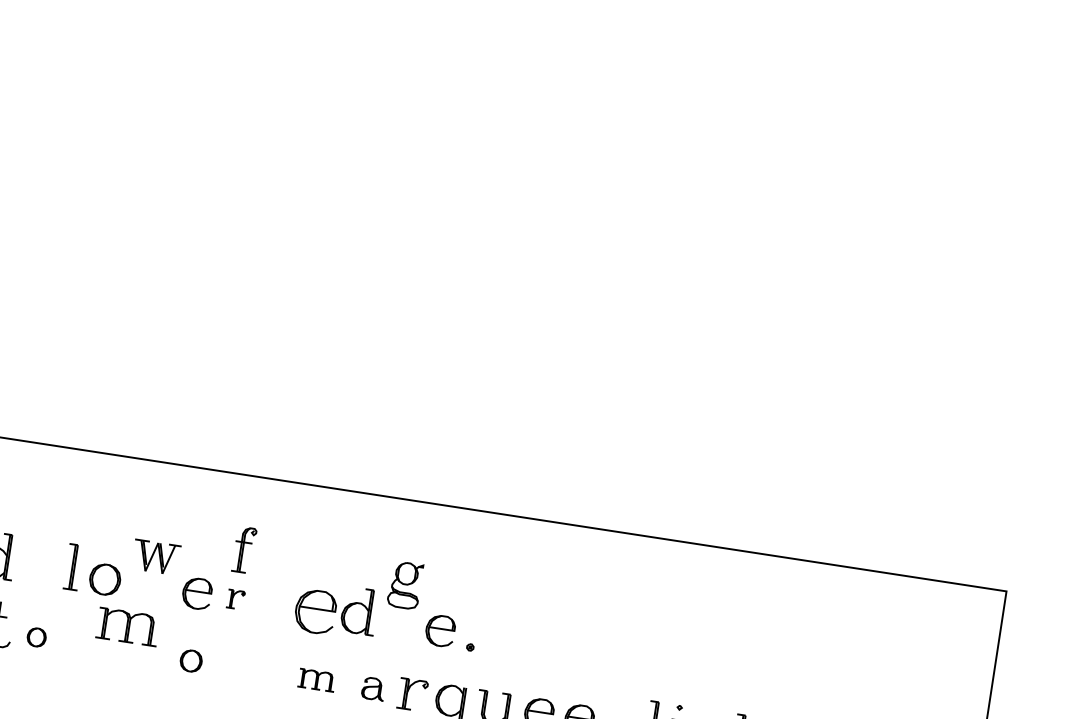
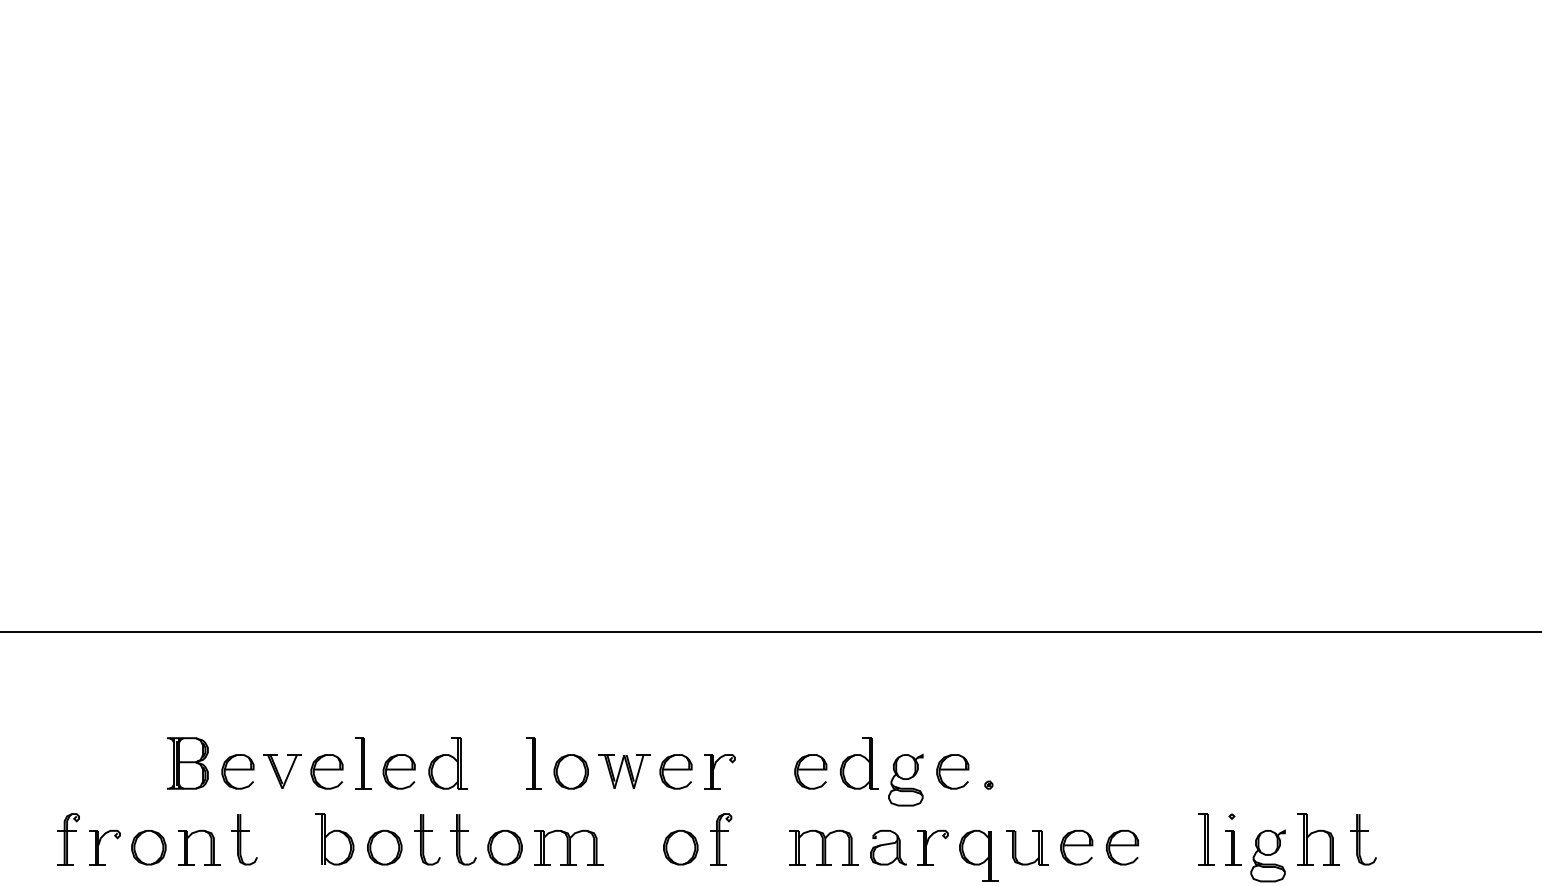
part: (244, 550) -> (721, 839), moved
part: (156, 557) -> (624, 771), moved
part: (404, 584) -> (905, 779), moved
part: (235, 599) -> (719, 771), size x1.67
part: (315, 611) -> (810, 771), size x0.71
part: (127, 626) -> (568, 847), moved
part: (36, 637) -> (504, 847), size x1.67
part: (190, 660) -> (680, 847), size x1.43
part: (316, 679) -> (823, 847), size x1.67
part: (373, 688) -> (888, 847), size x1.43

